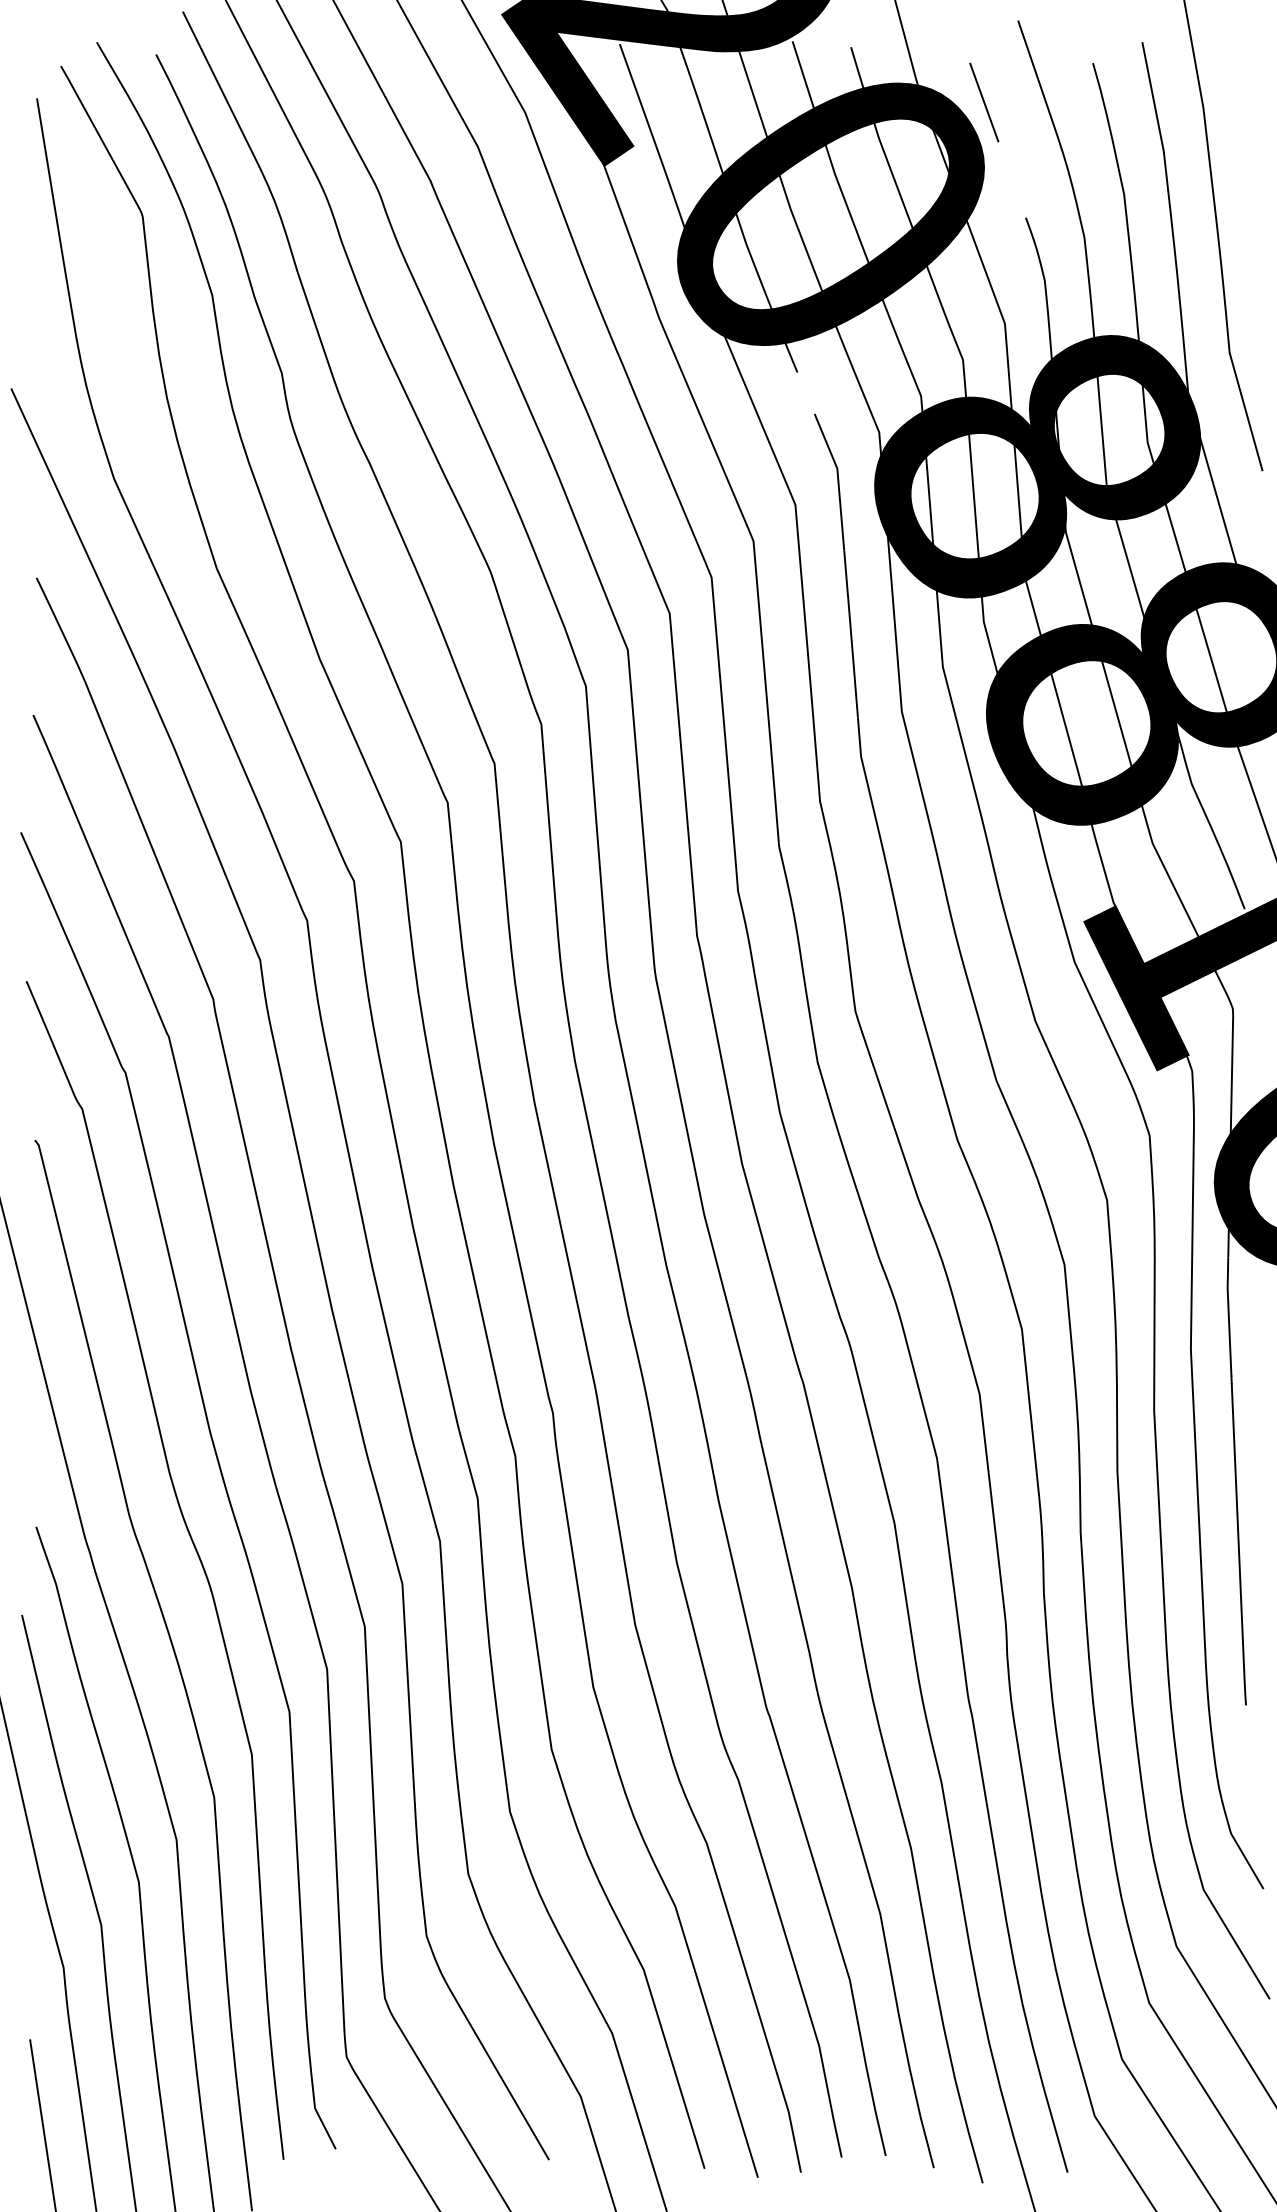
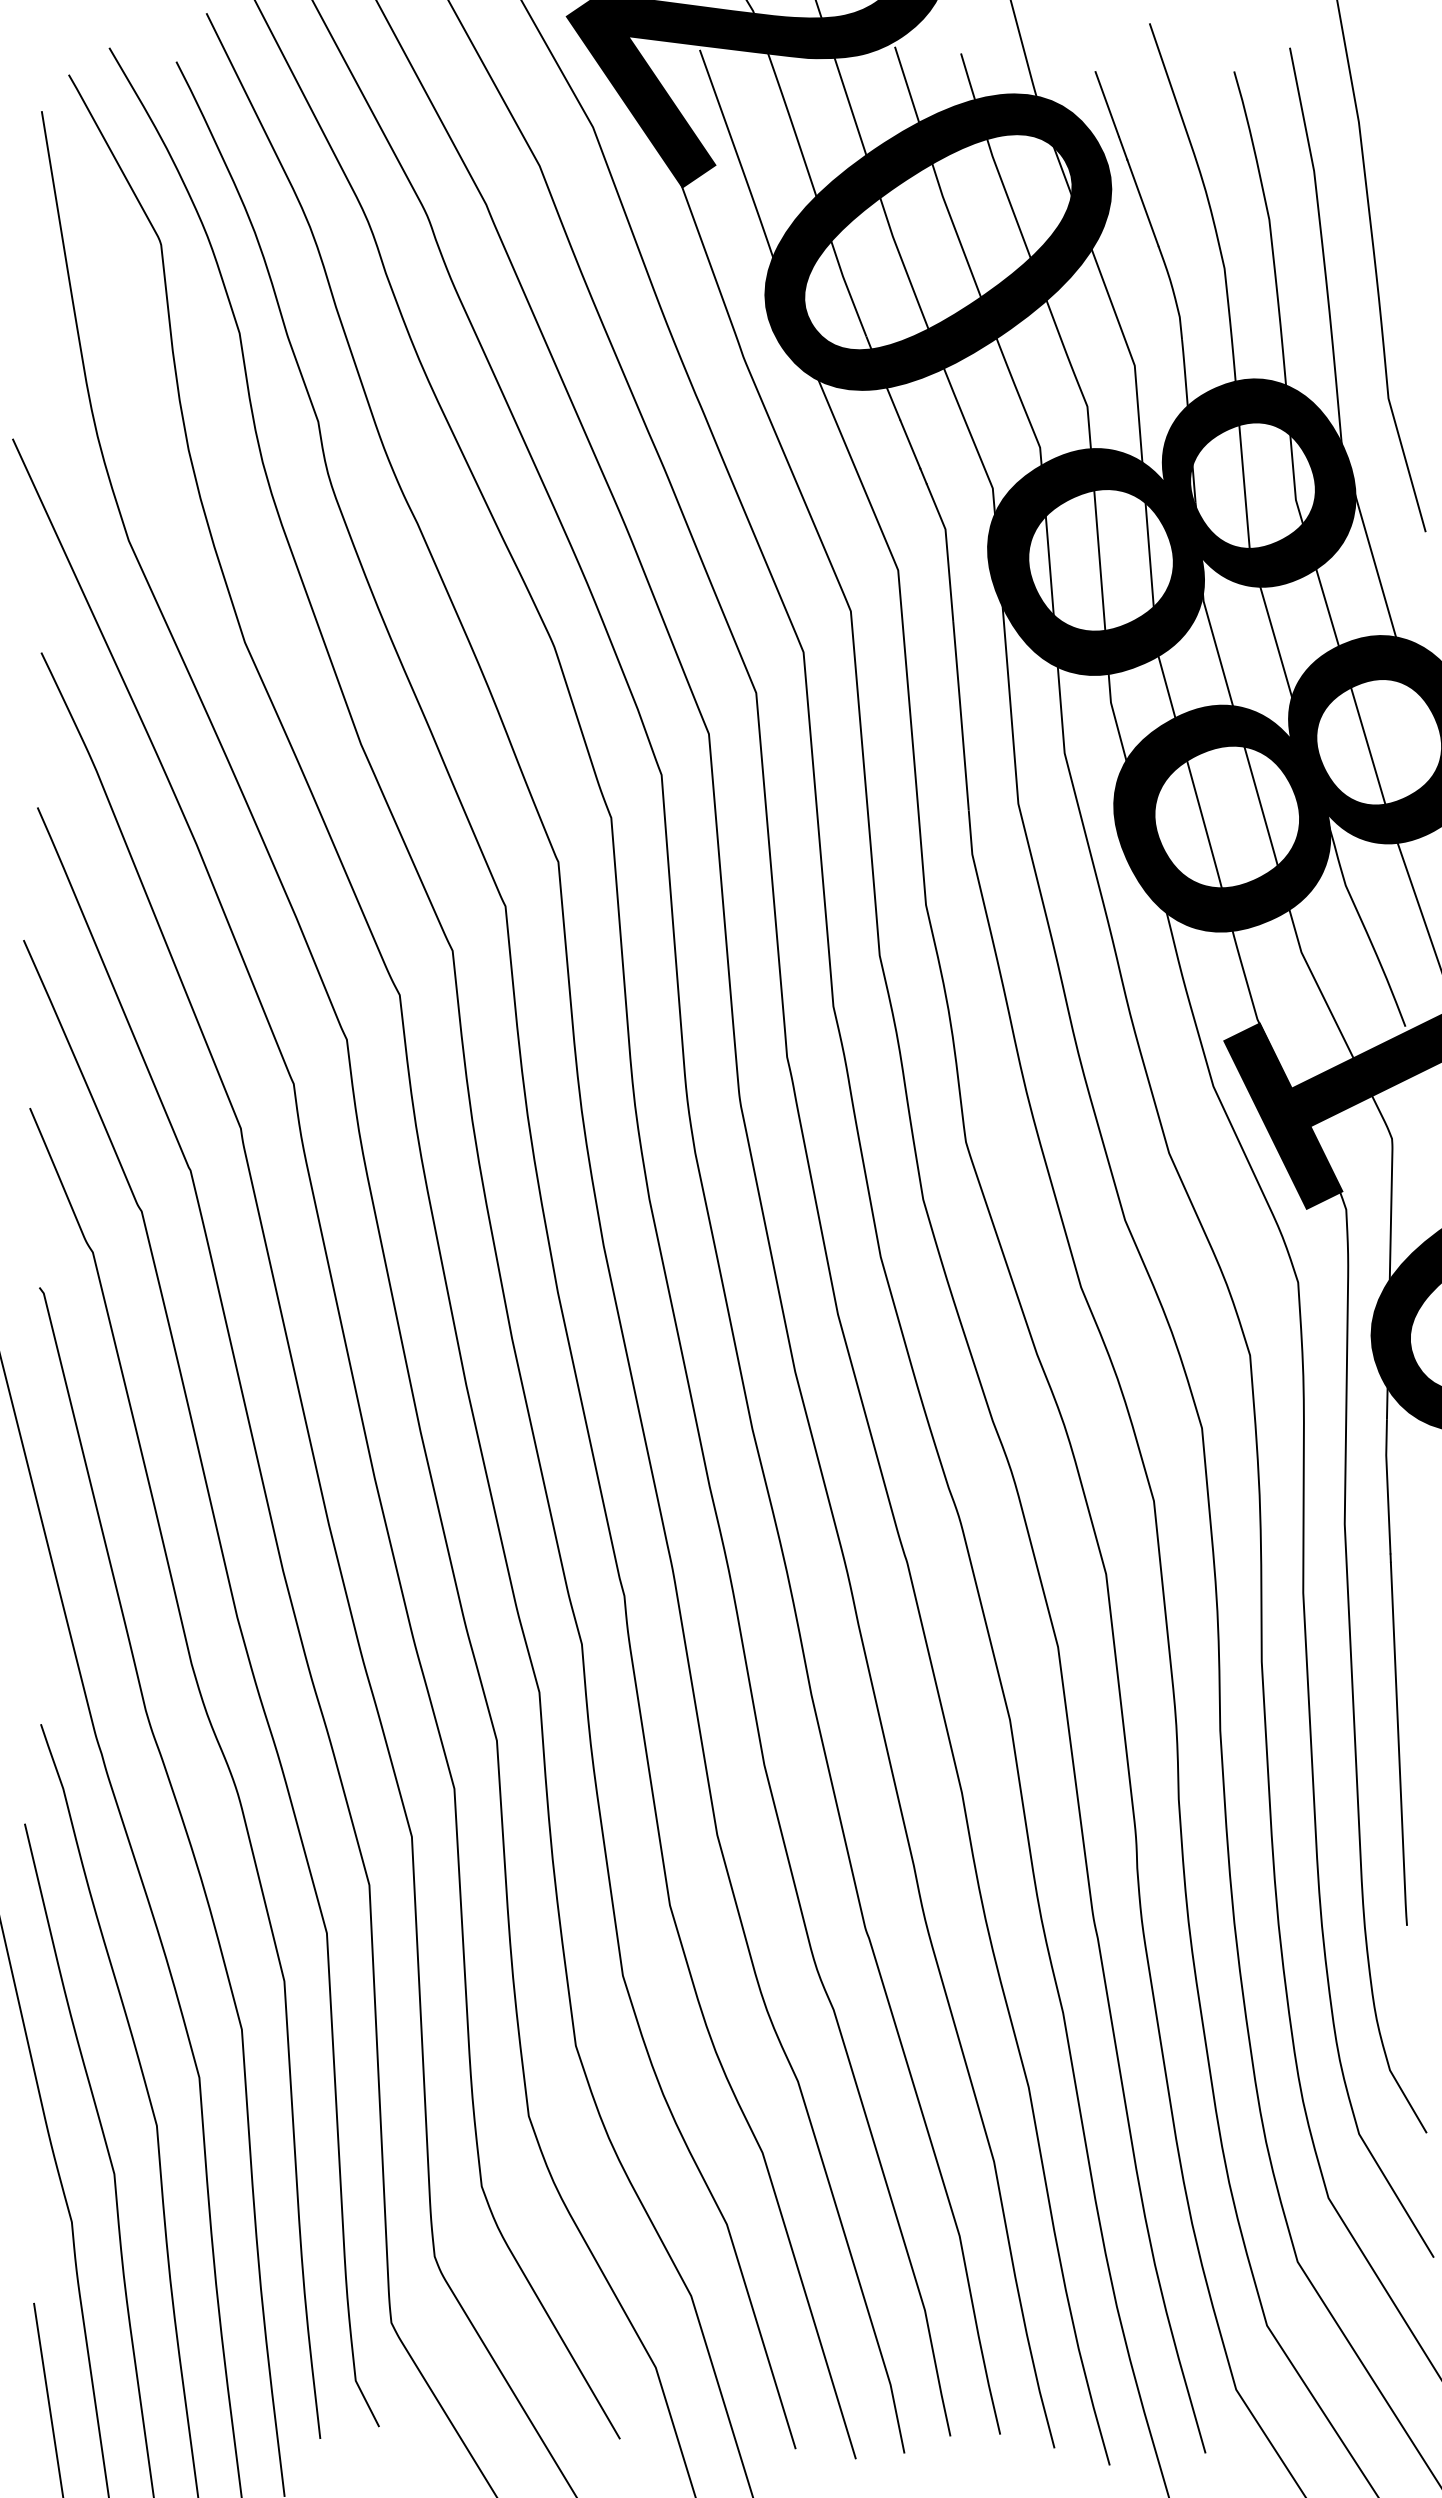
line: (1011, 179) -> (1142, 202), added
line: (806, 393) -> (910, 444), added

